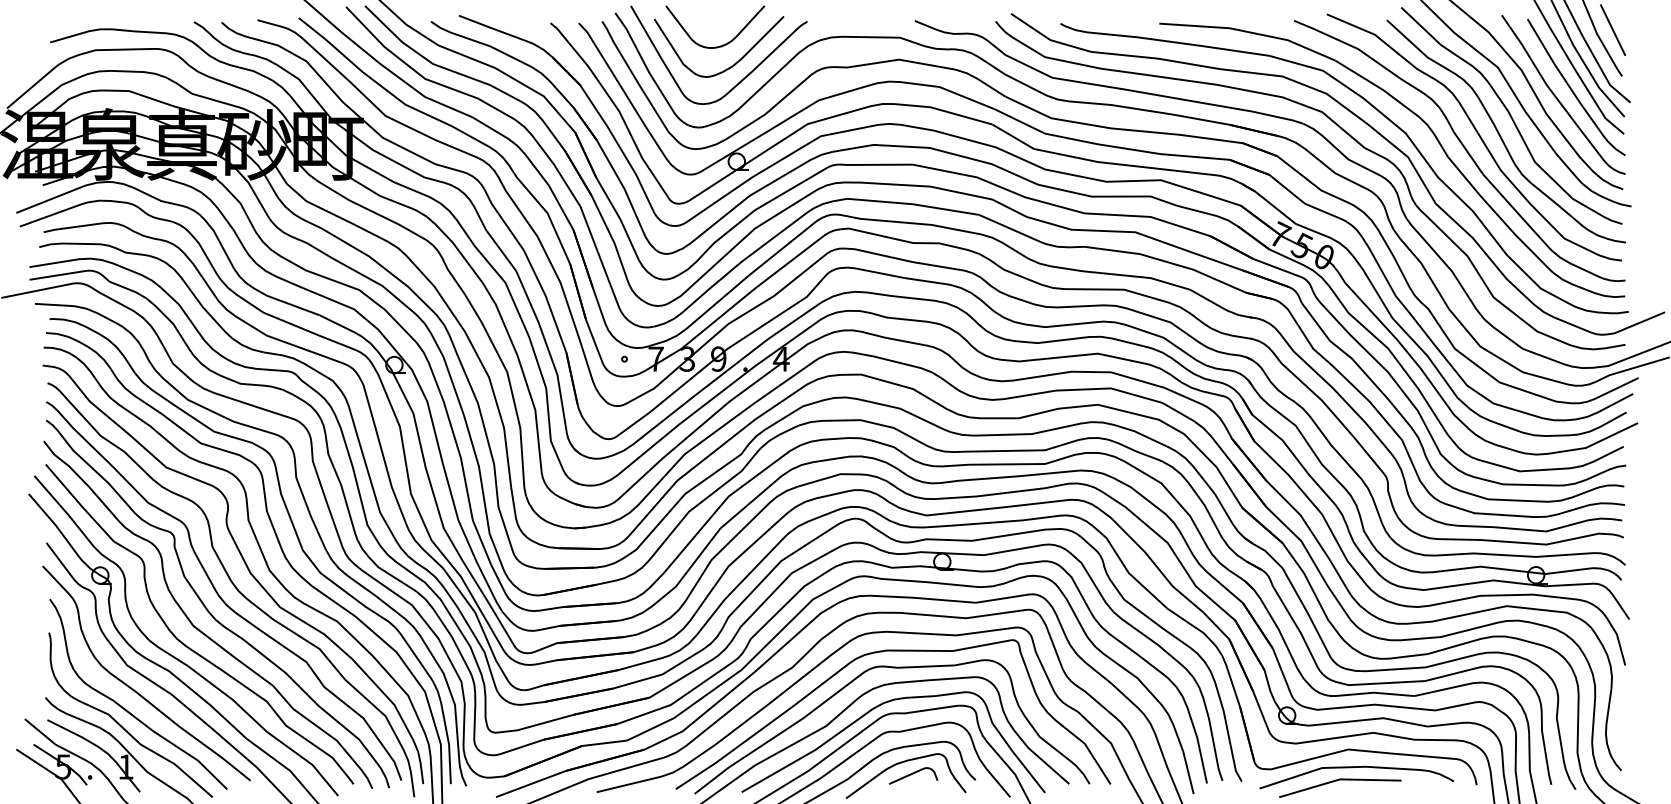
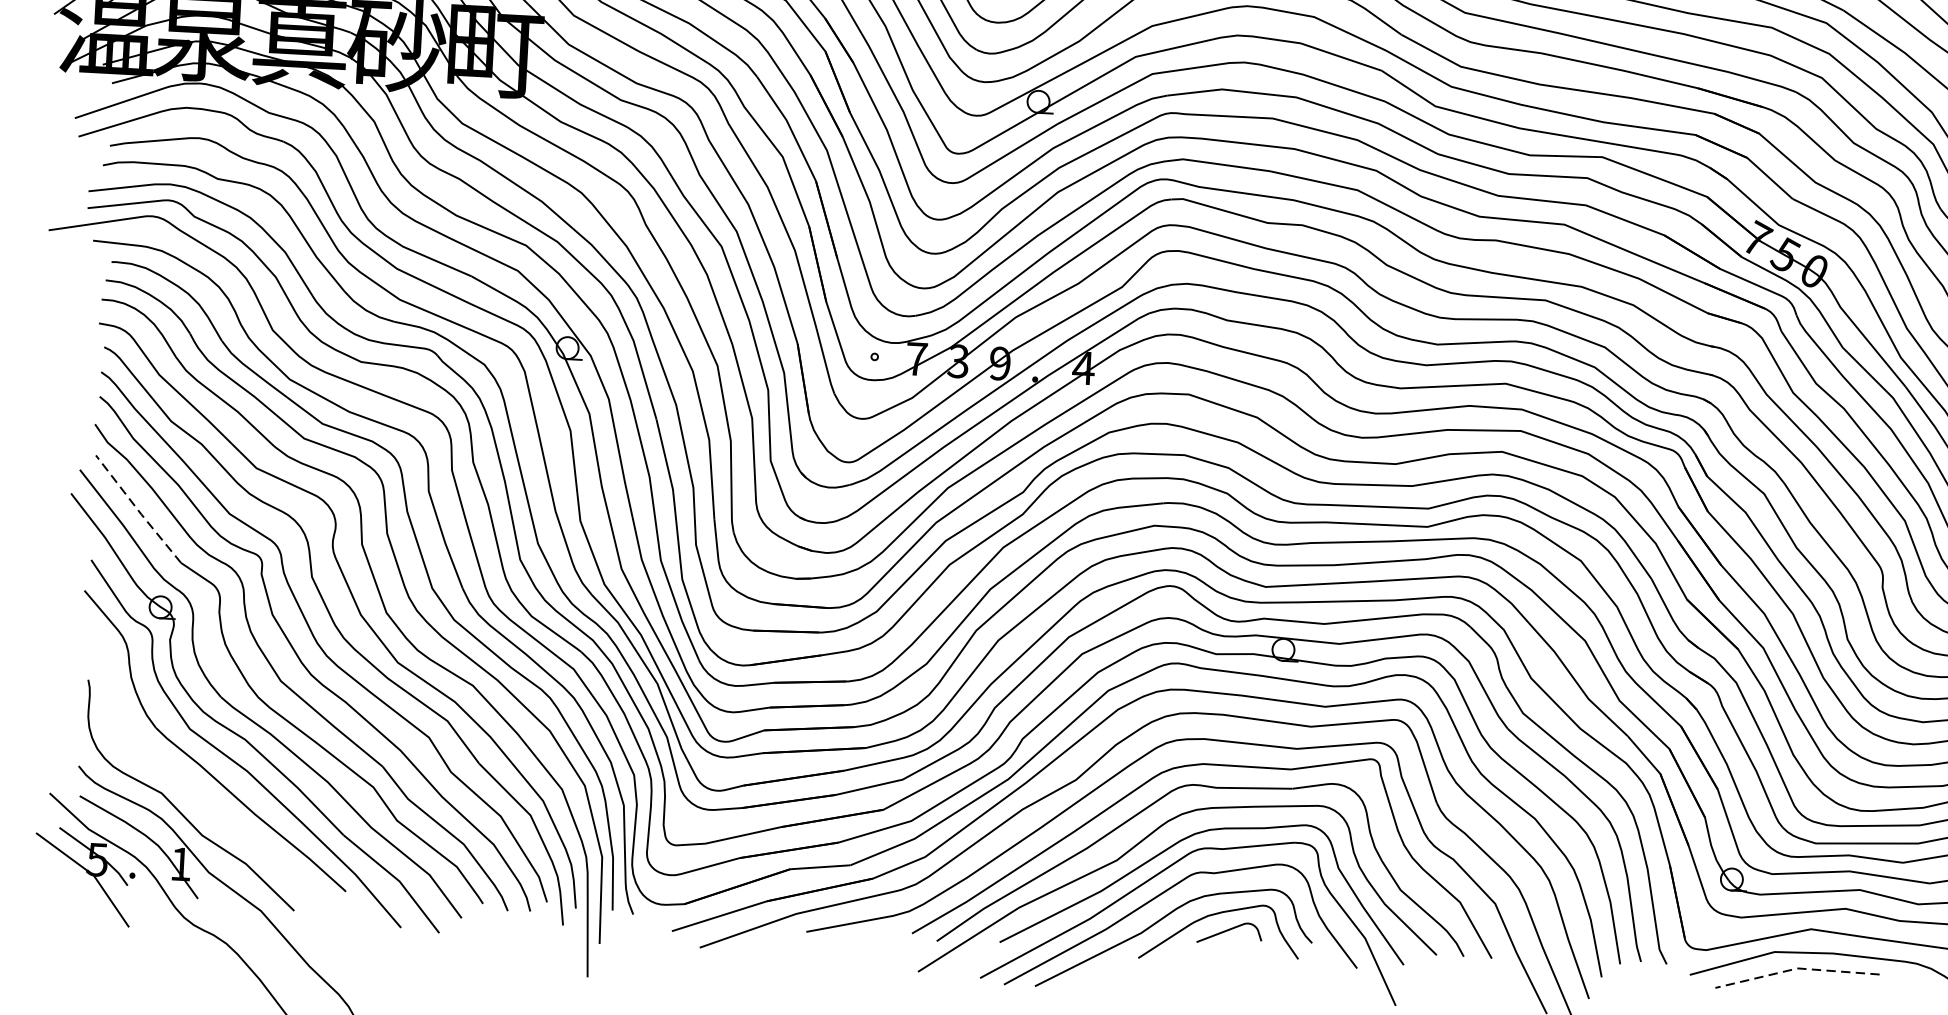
line: (79, 503) -> (138, 509), solid -> dashed
curve: (125, 708) -> (184, 786), removed
line: (1339, 779) -> (1797, 968), solid -> dashed

